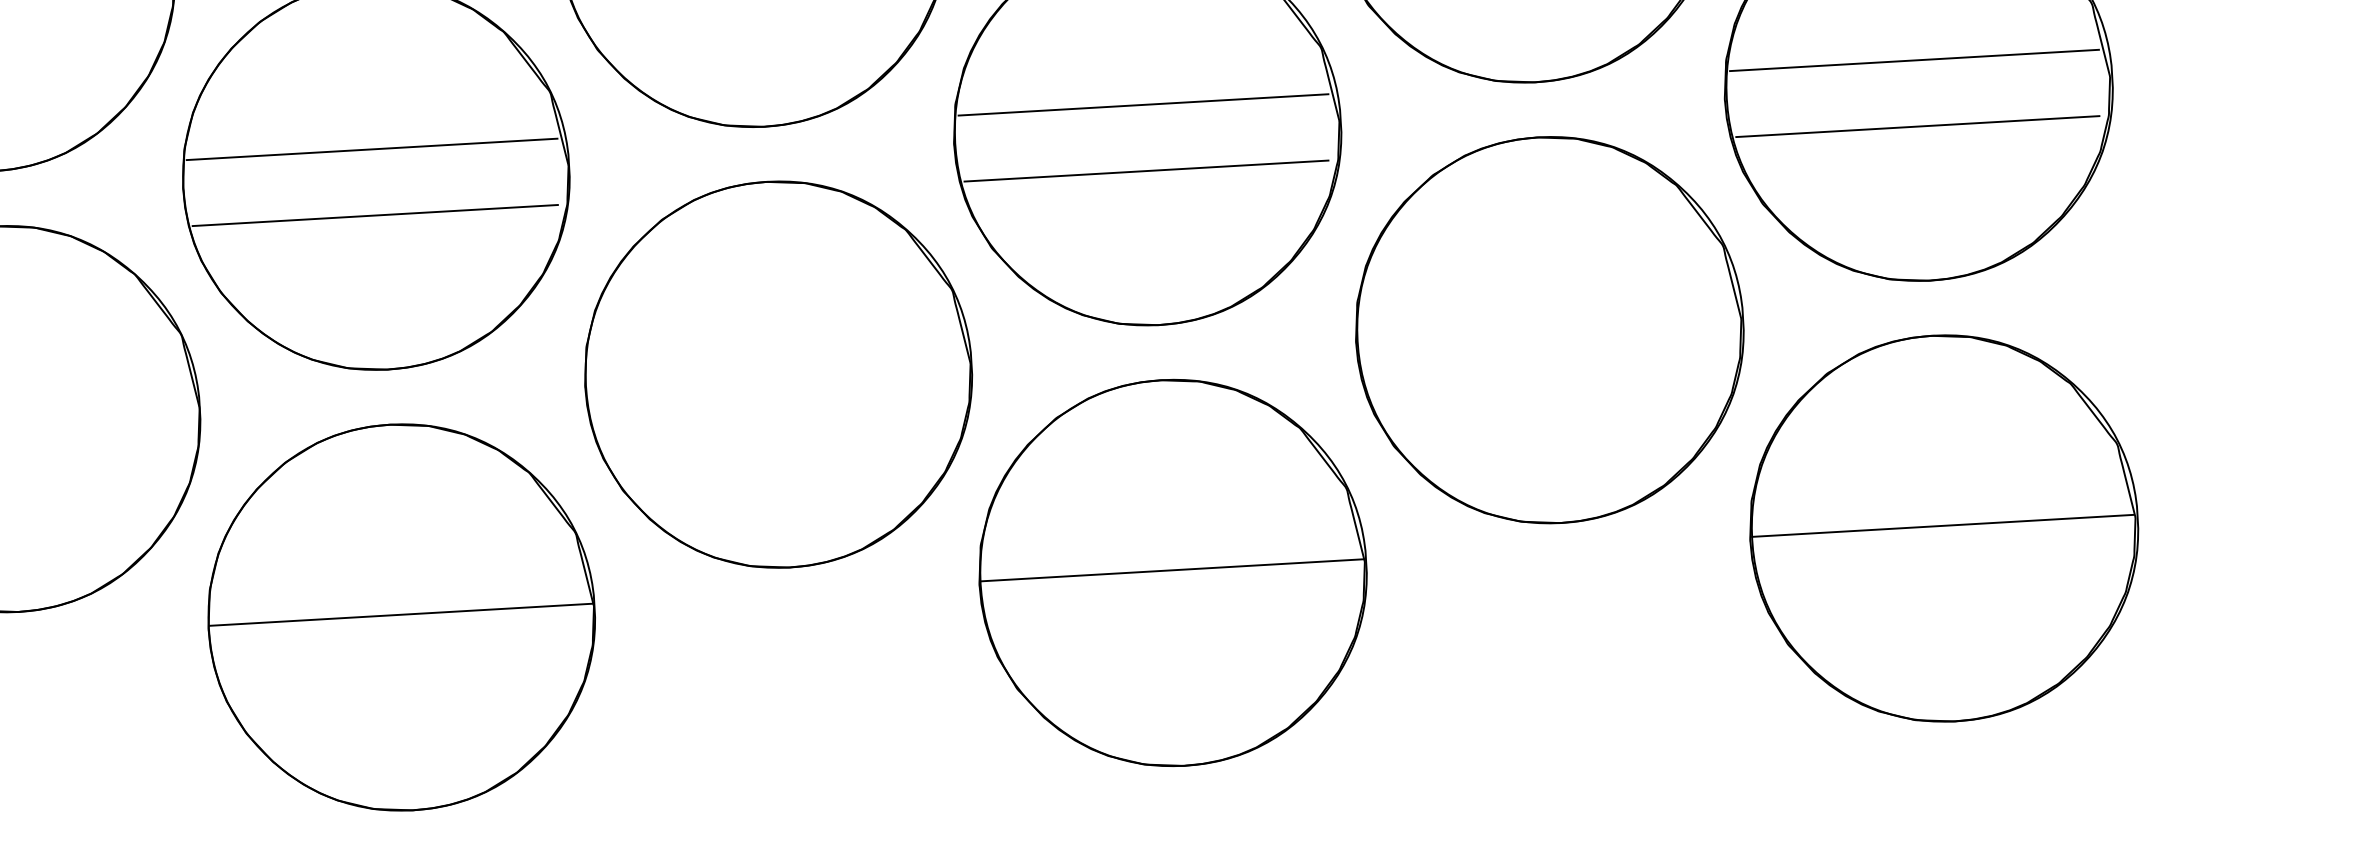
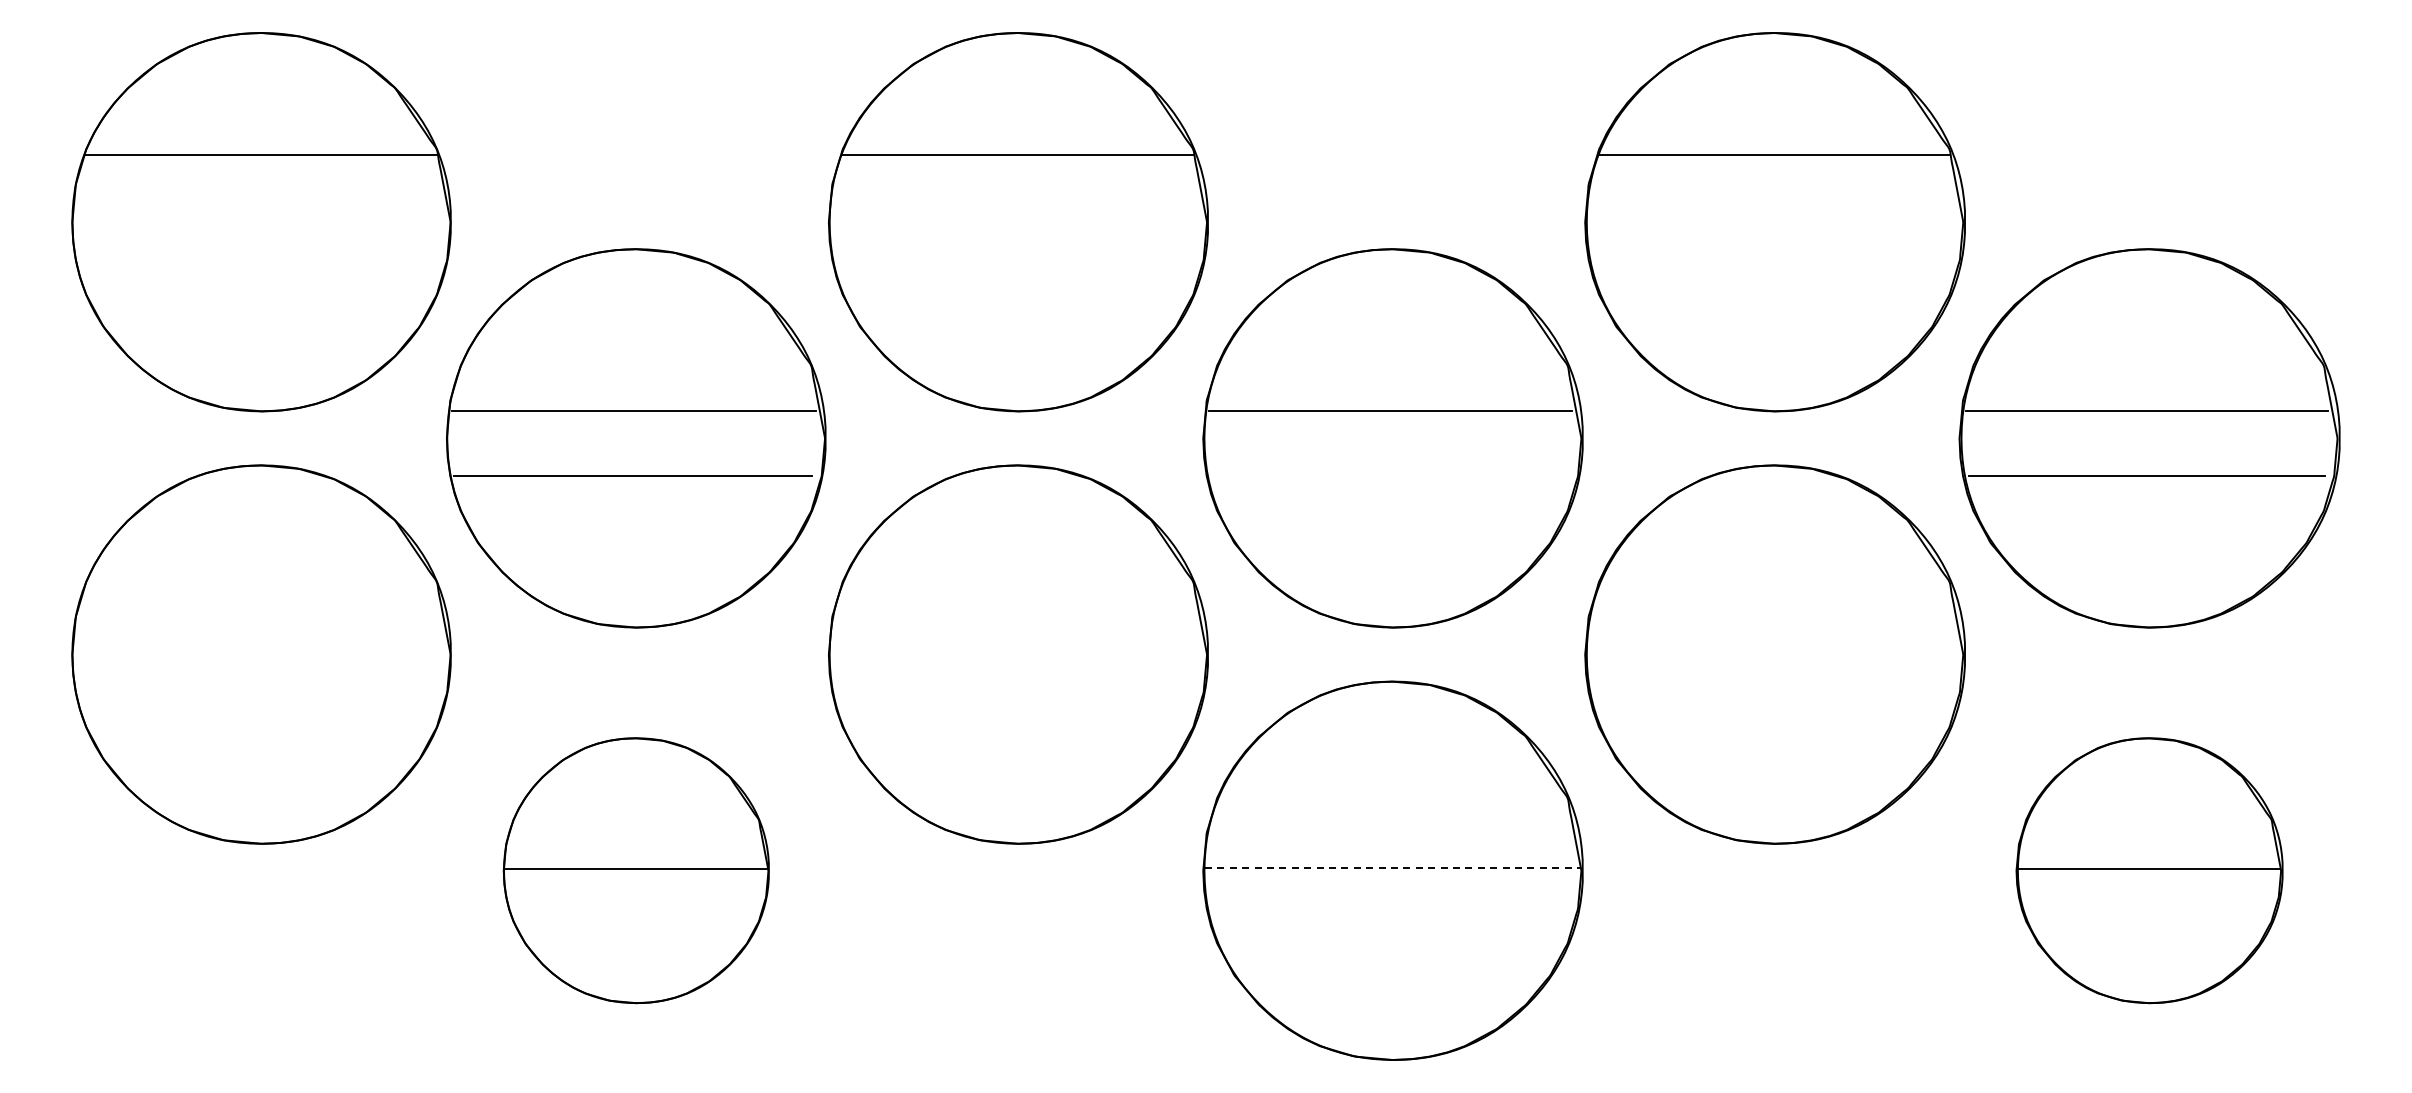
line: (1146, 171) -> (1389, 476), removed
part: (1943, 528) -> (2149, 870), size x0.7
line: (1172, 570) -> (1392, 868), solid -> dashed
part: (401, 617) -> (636, 870), size x0.7

